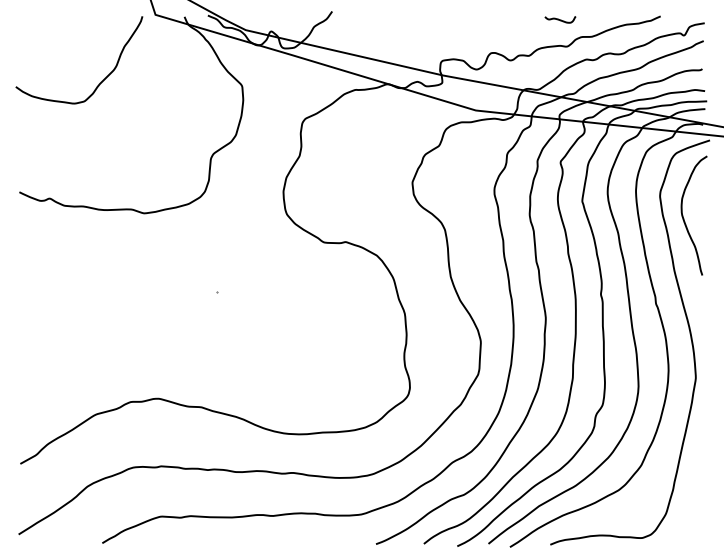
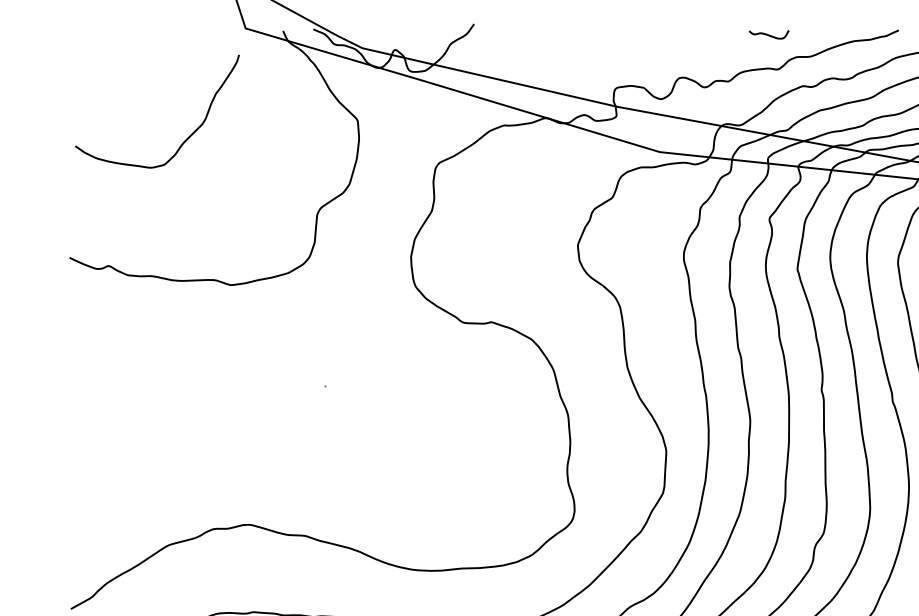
curve: (101, 81) -> (186, 139), moved

